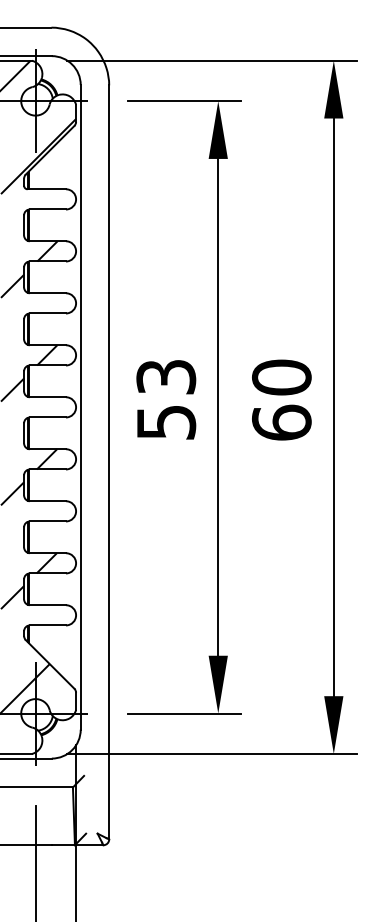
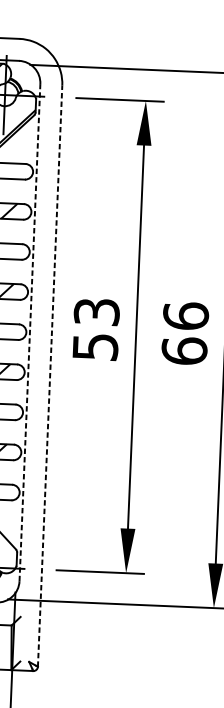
text: (281, 377) -> (185, 316), 60 -> 66
line: (80, 406) -> (29, 331), solid -> dashed
line: (109, 461) -> (50, 375), solid -> dashed

